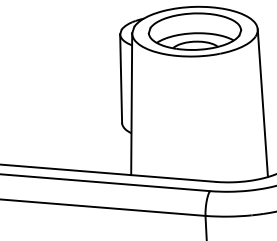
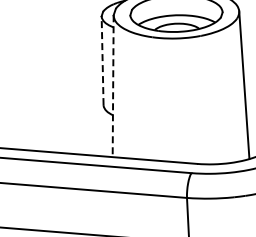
line: (121, 78) -> (102, 60), solid -> dashed
line: (131, 104) -> (112, 86), solid -> dashed

